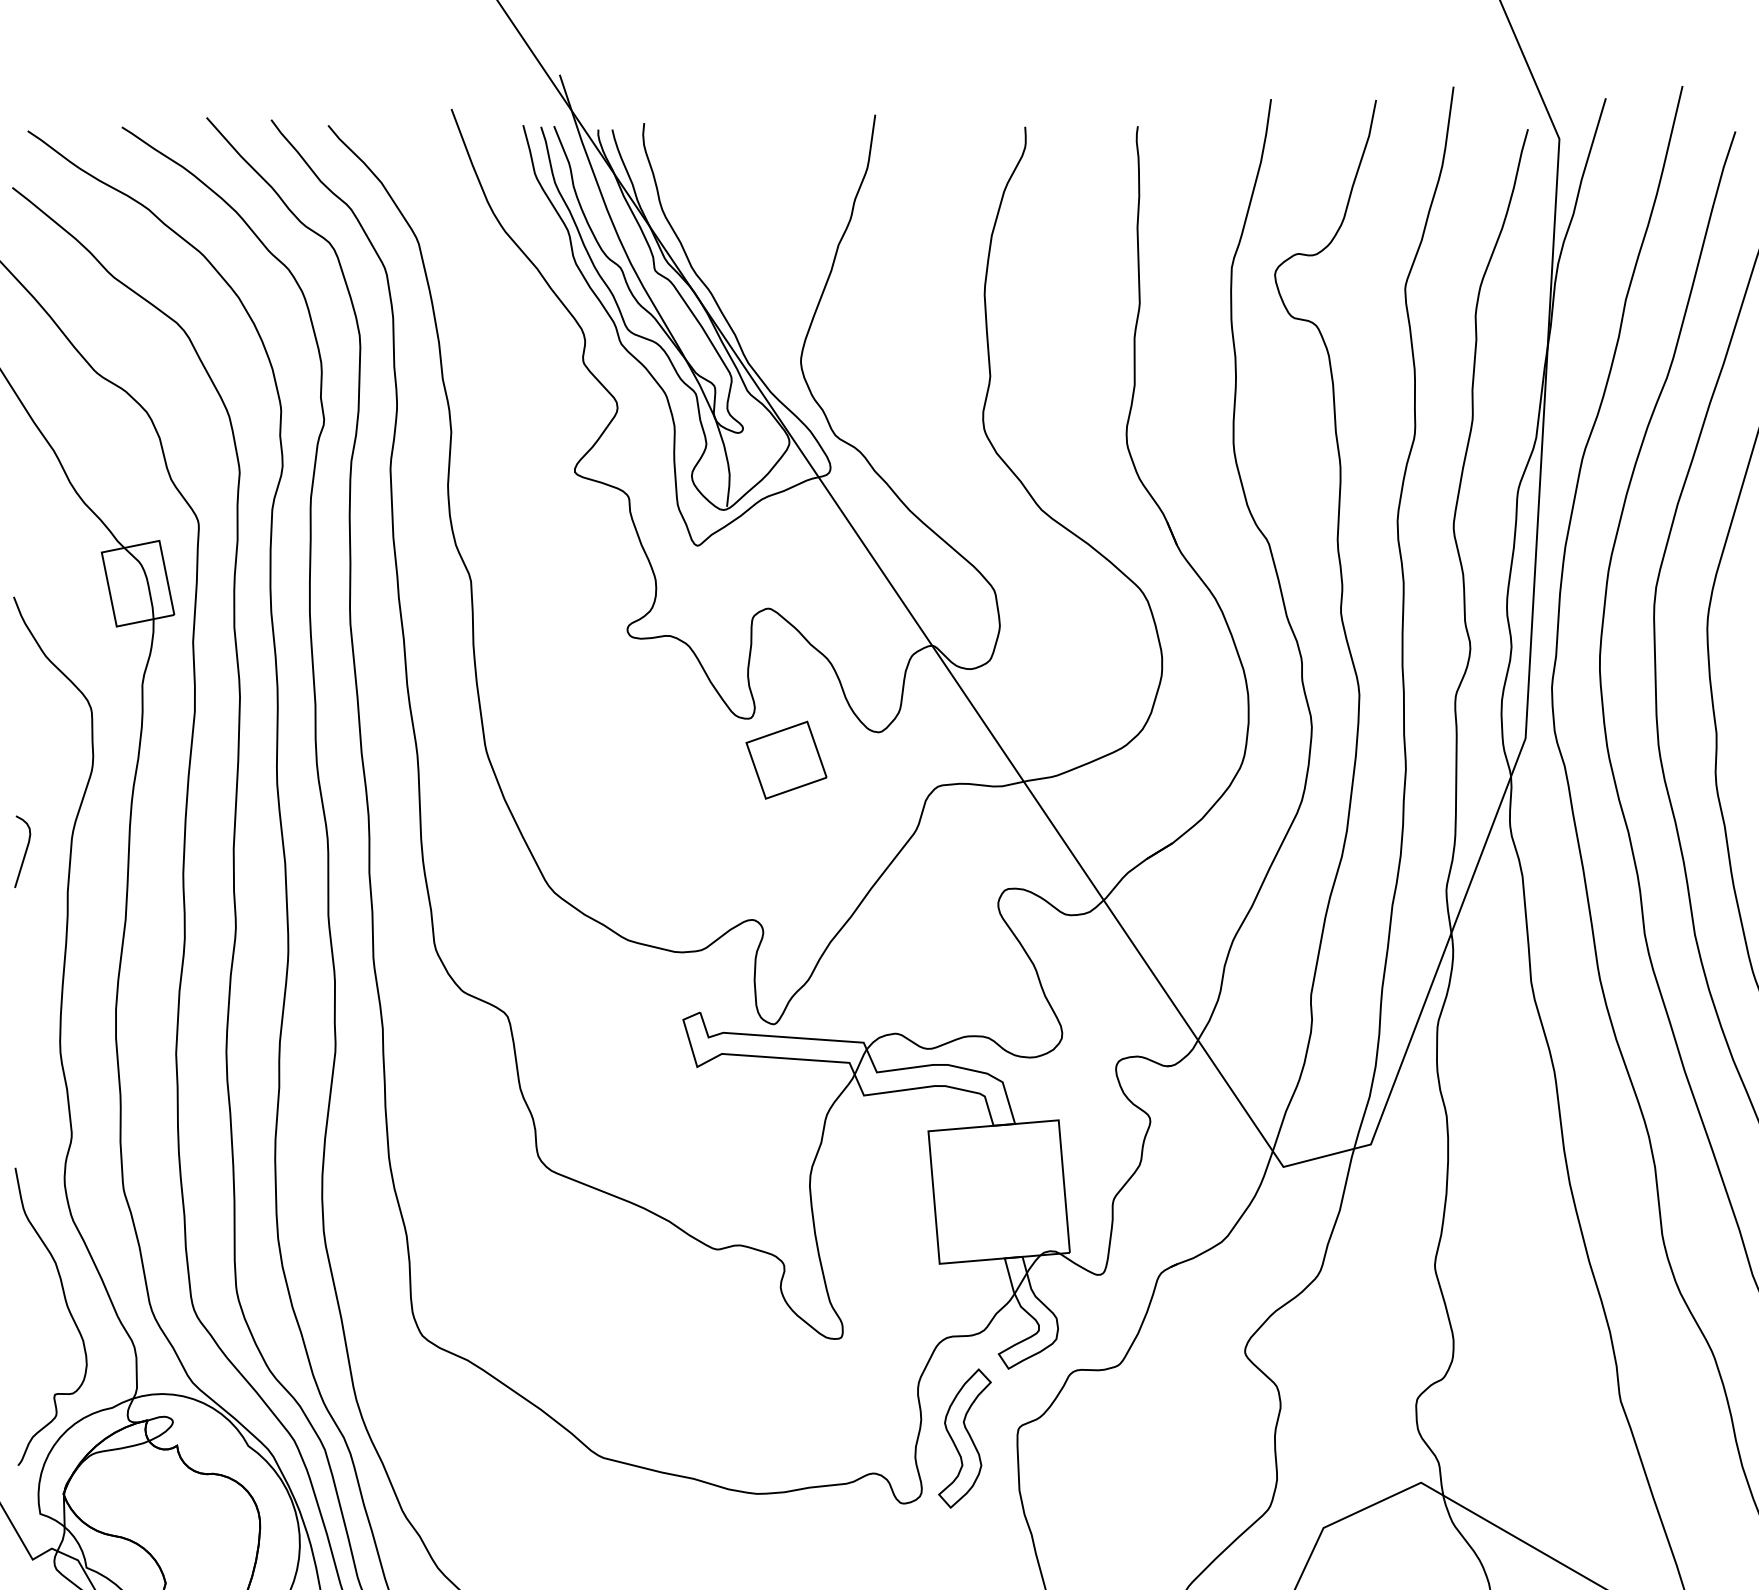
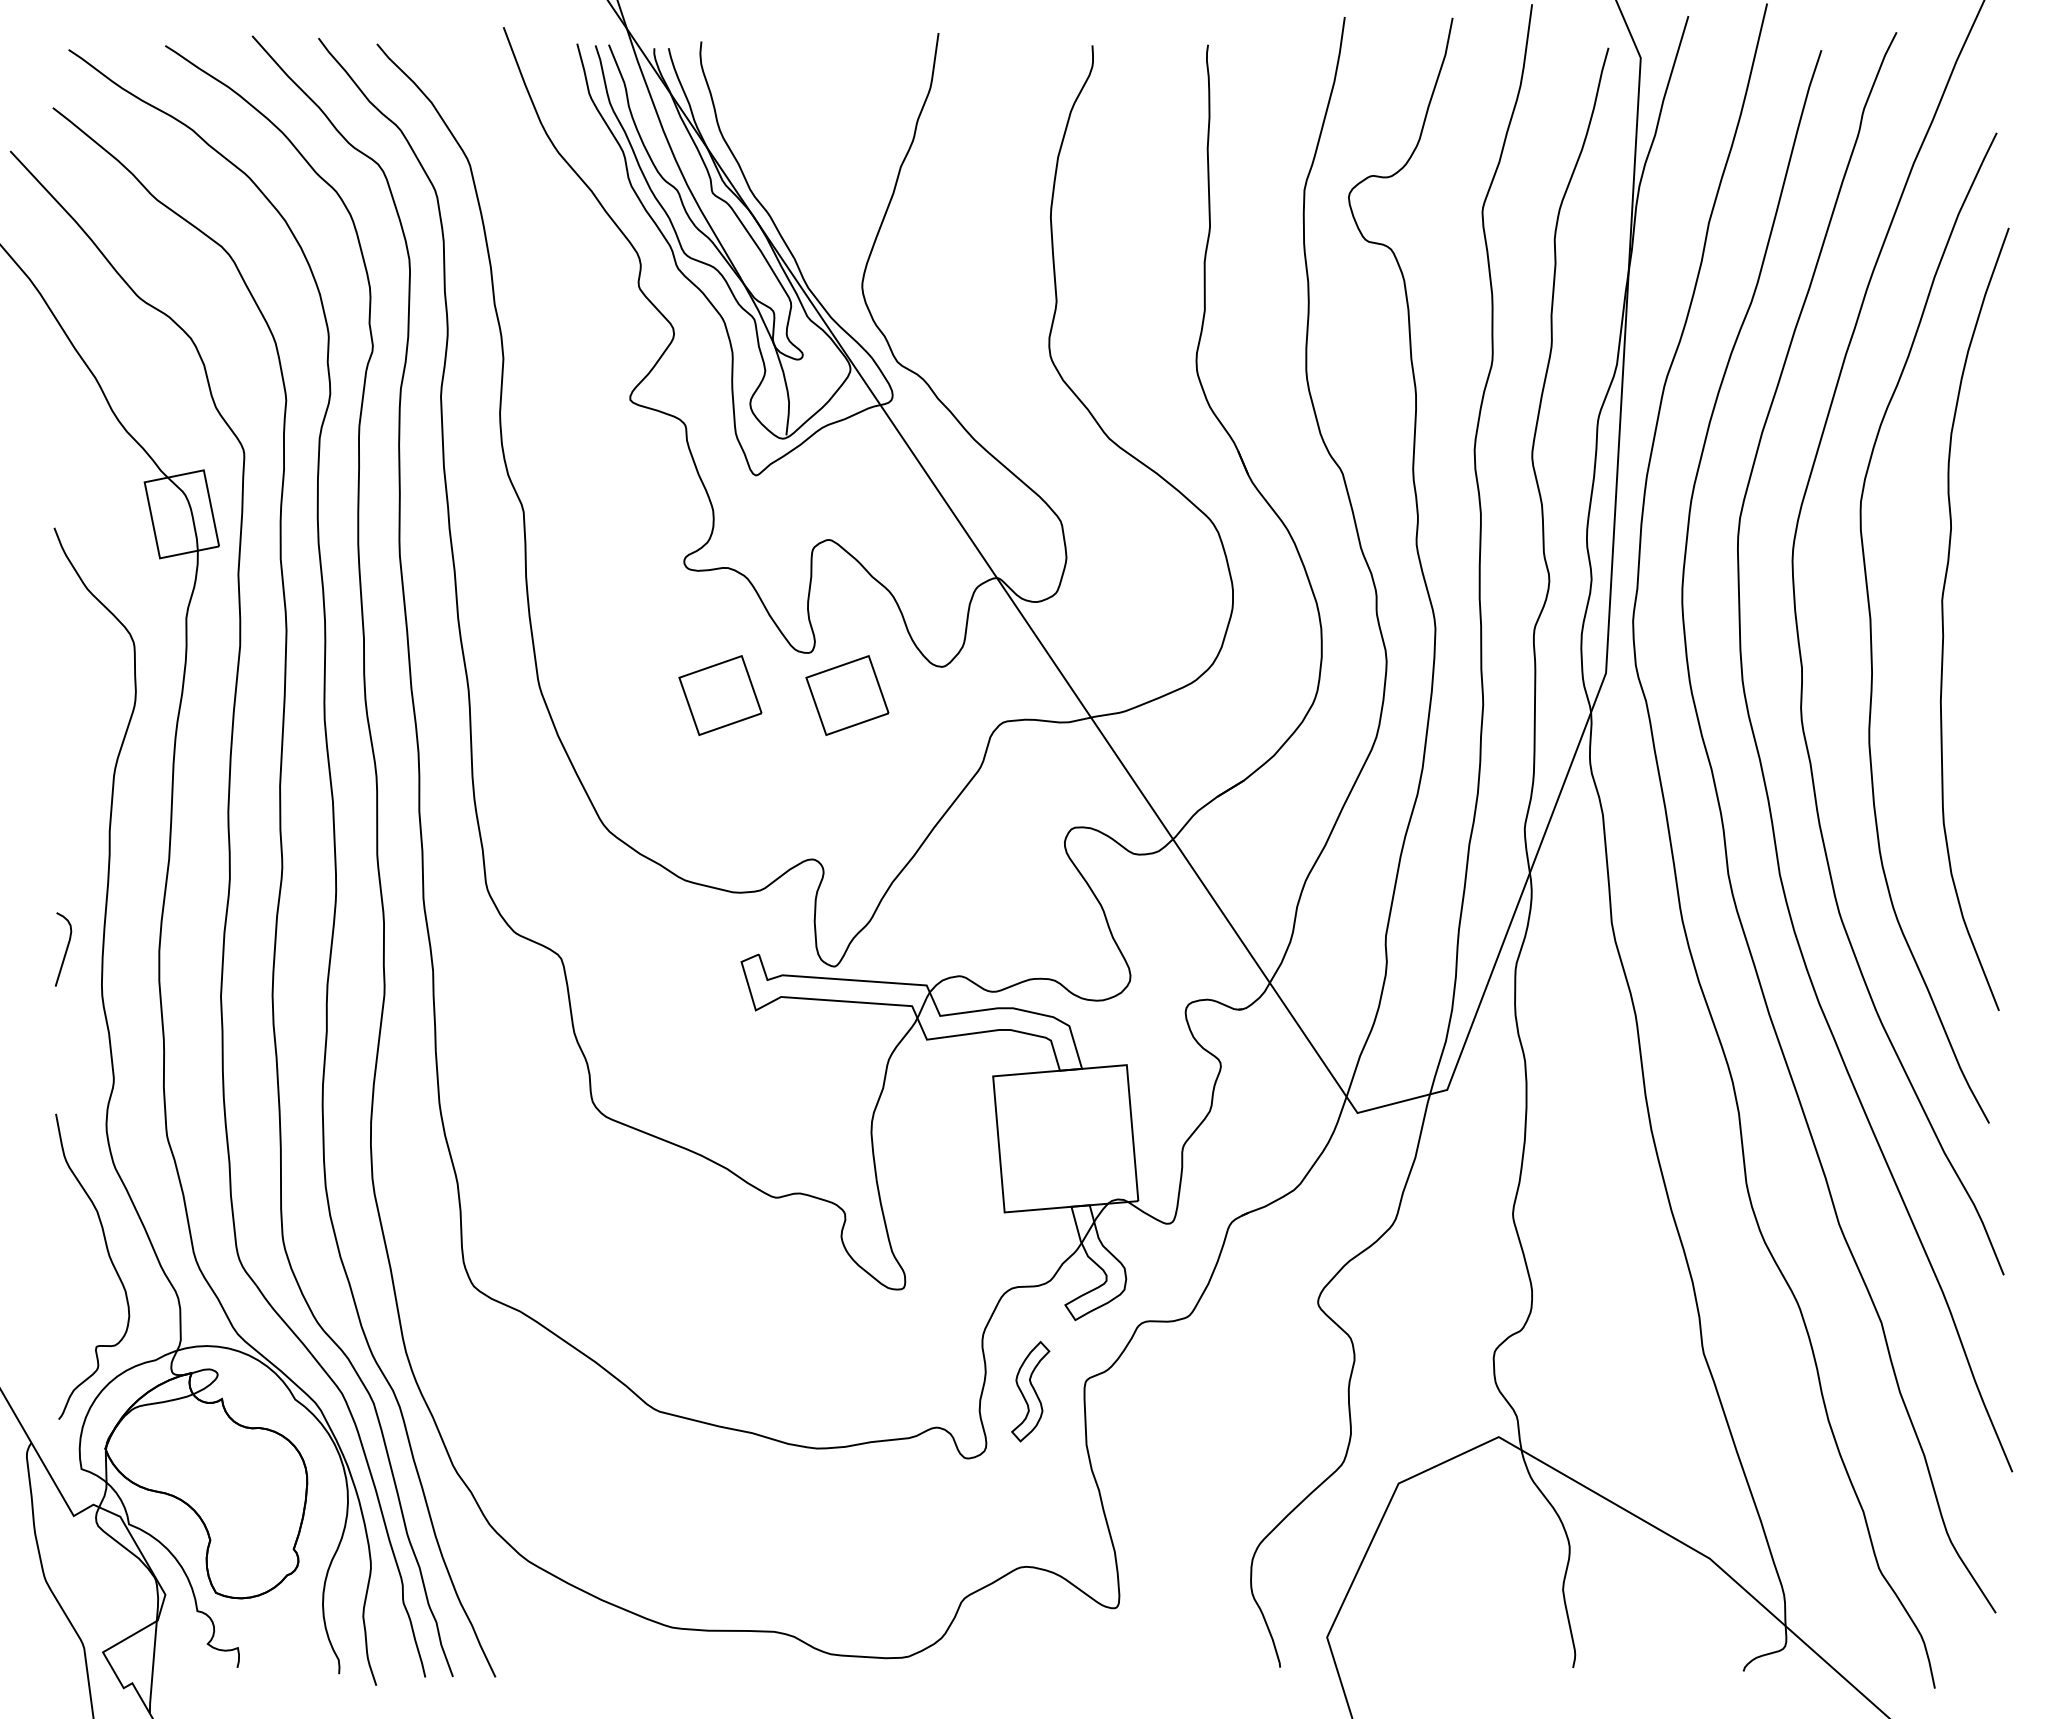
part: (662, 760) -> (720, 695), added
curve: (24, 852) -> (65, 950), moved
part: (964, 1438) -> (1030, 1391), size x0.7

